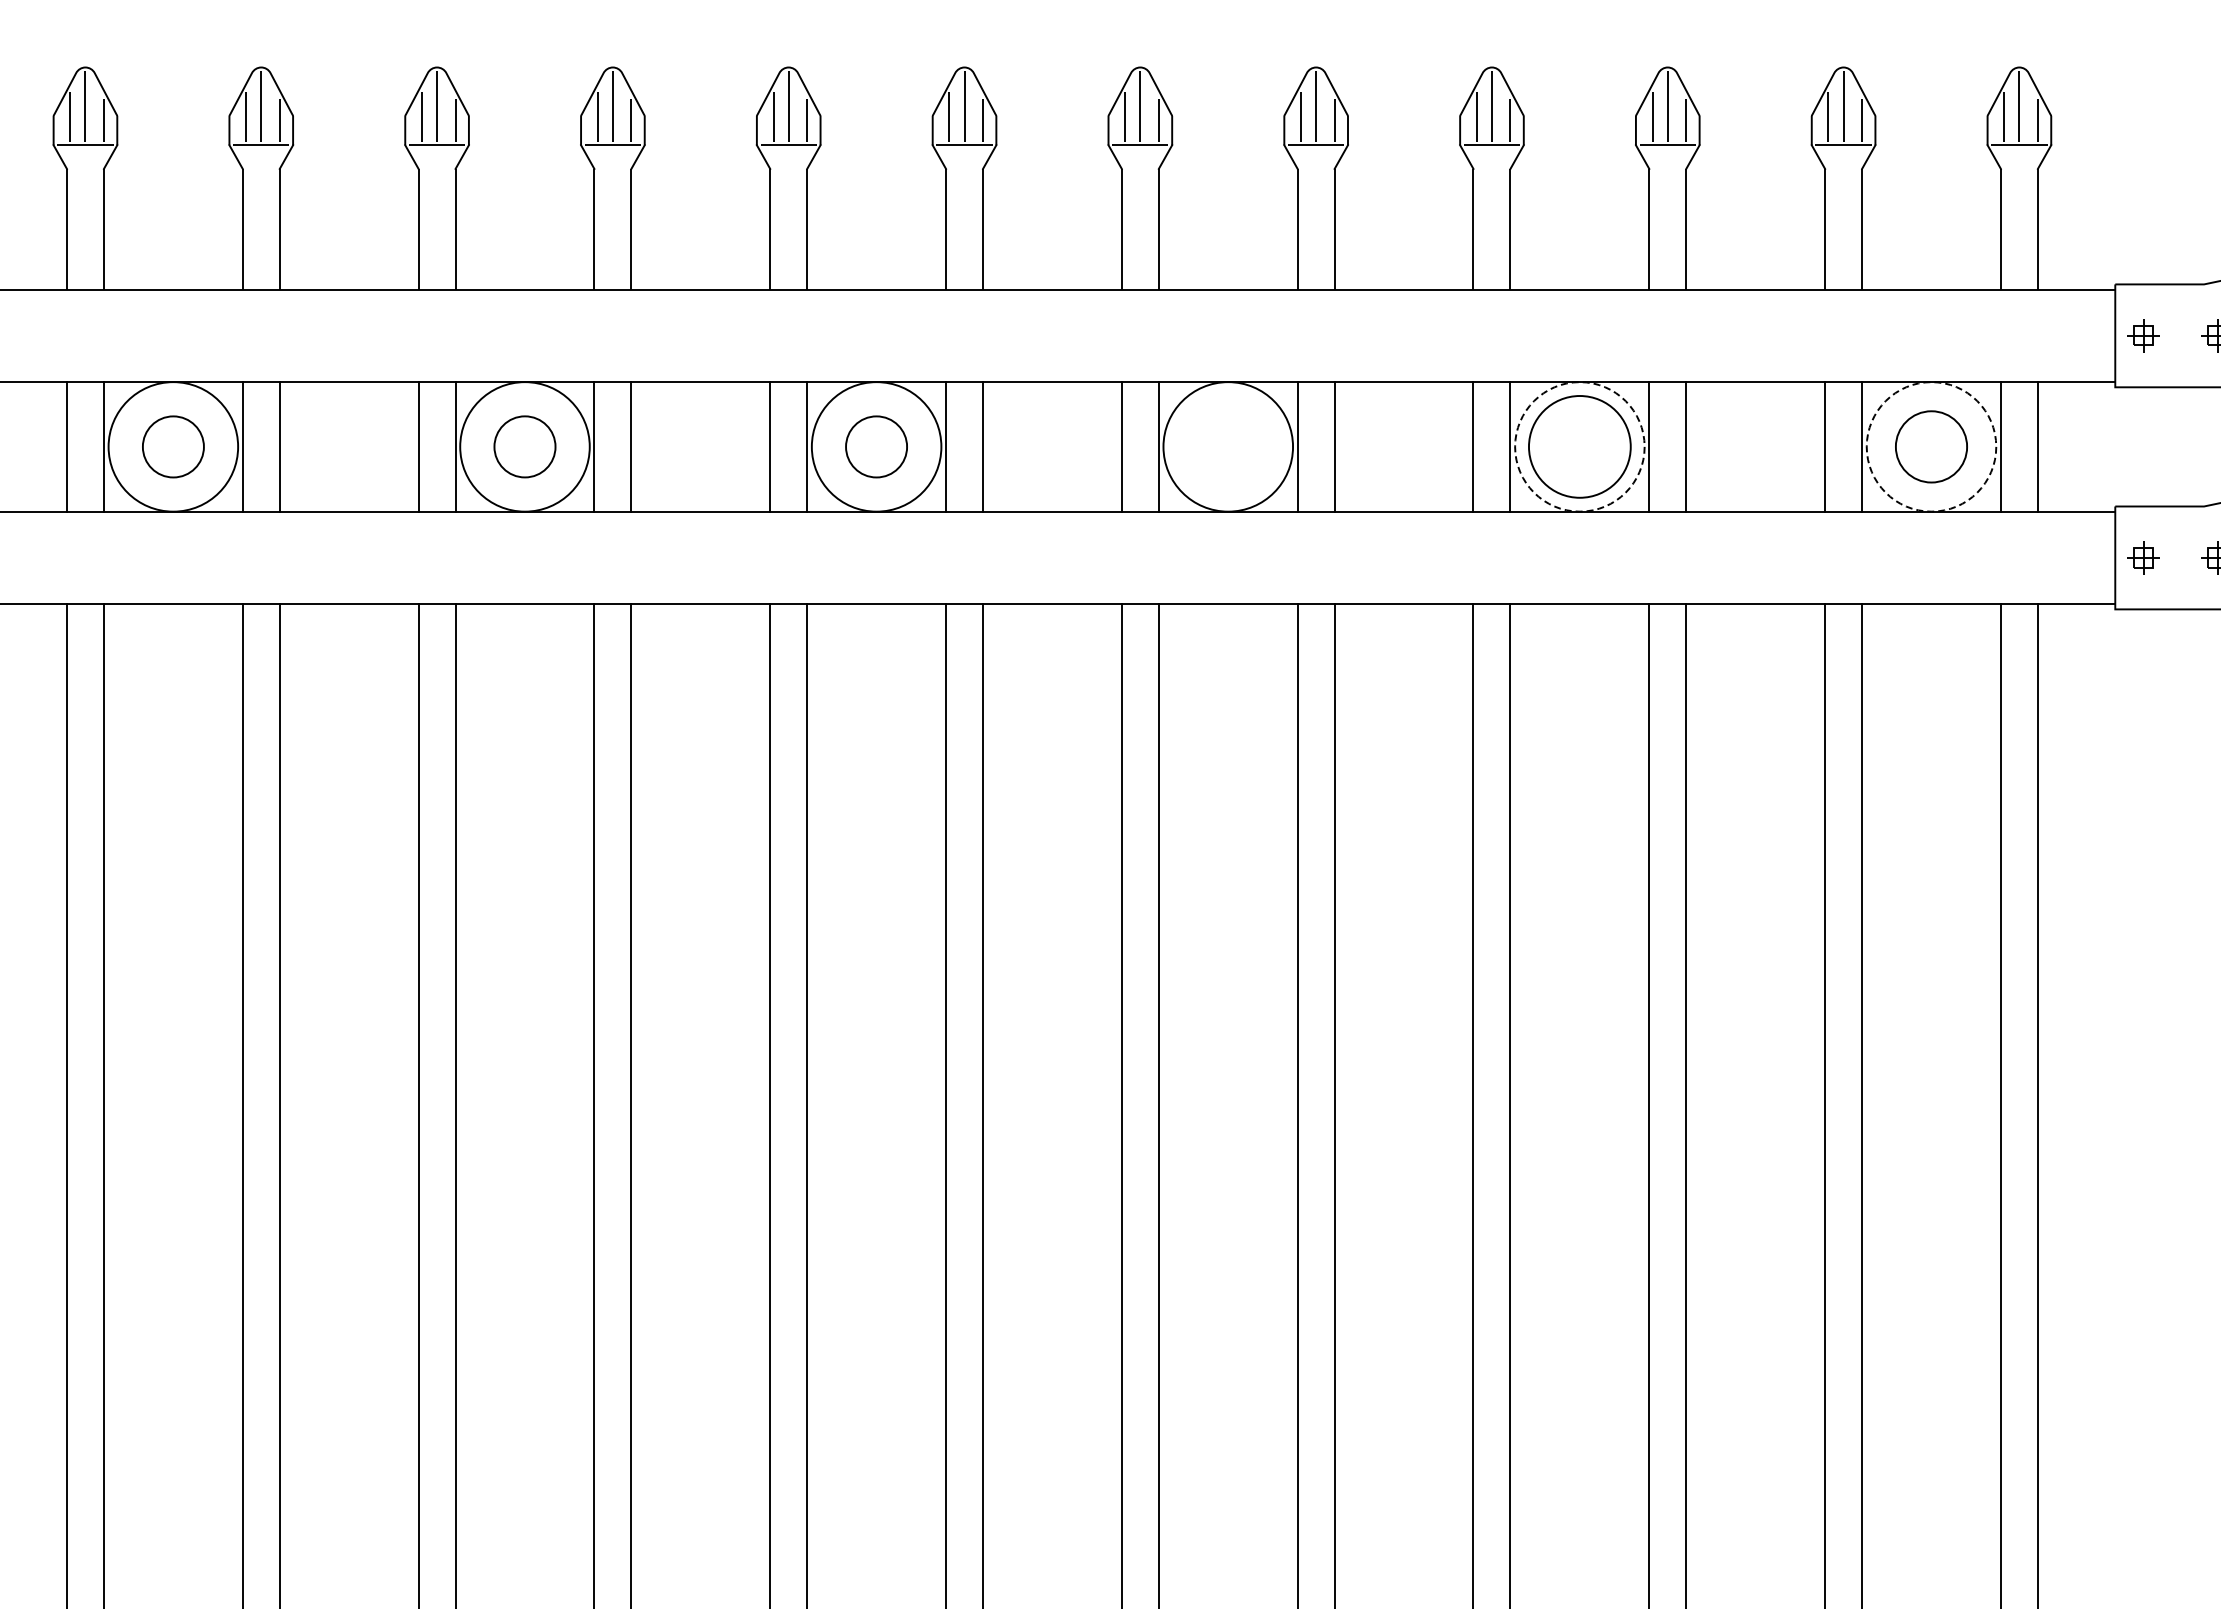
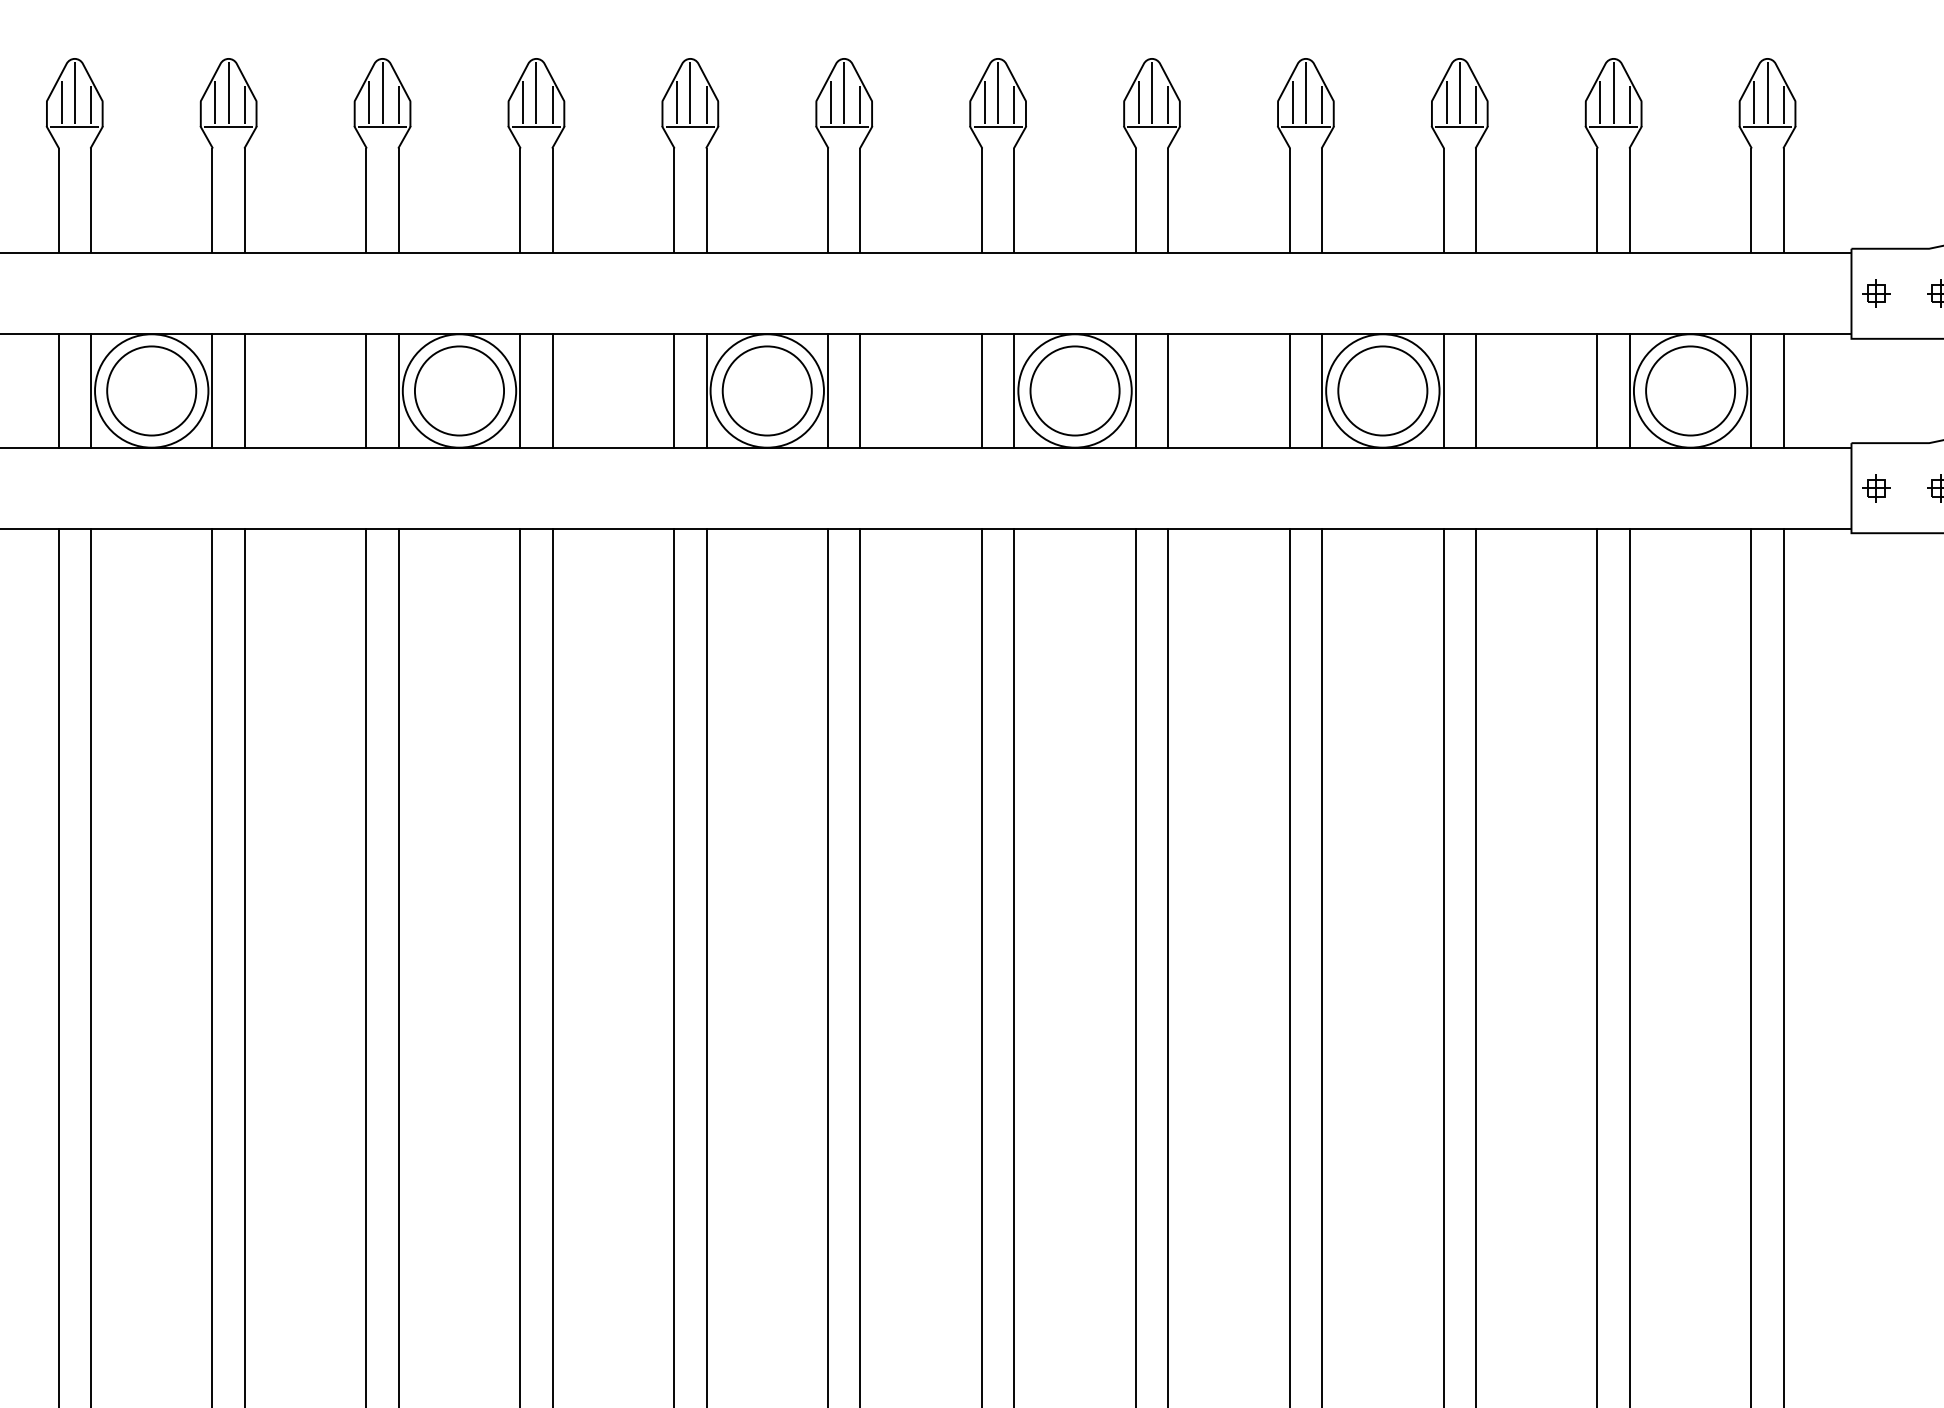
circle: (173, 446) -> (151, 390), size x1.67
circle: (524, 446) -> (459, 390), size x1.67
circle: (876, 446) -> (767, 390), size x1.67
circle: (1227, 446) -> (1074, 390), added
circle: (1579, 446) -> (1382, 390), dashed -> solid
circle: (1931, 446) -> (1690, 390), dashed -> solid
circle: (1931, 446) -> (1690, 390), size x1.43

